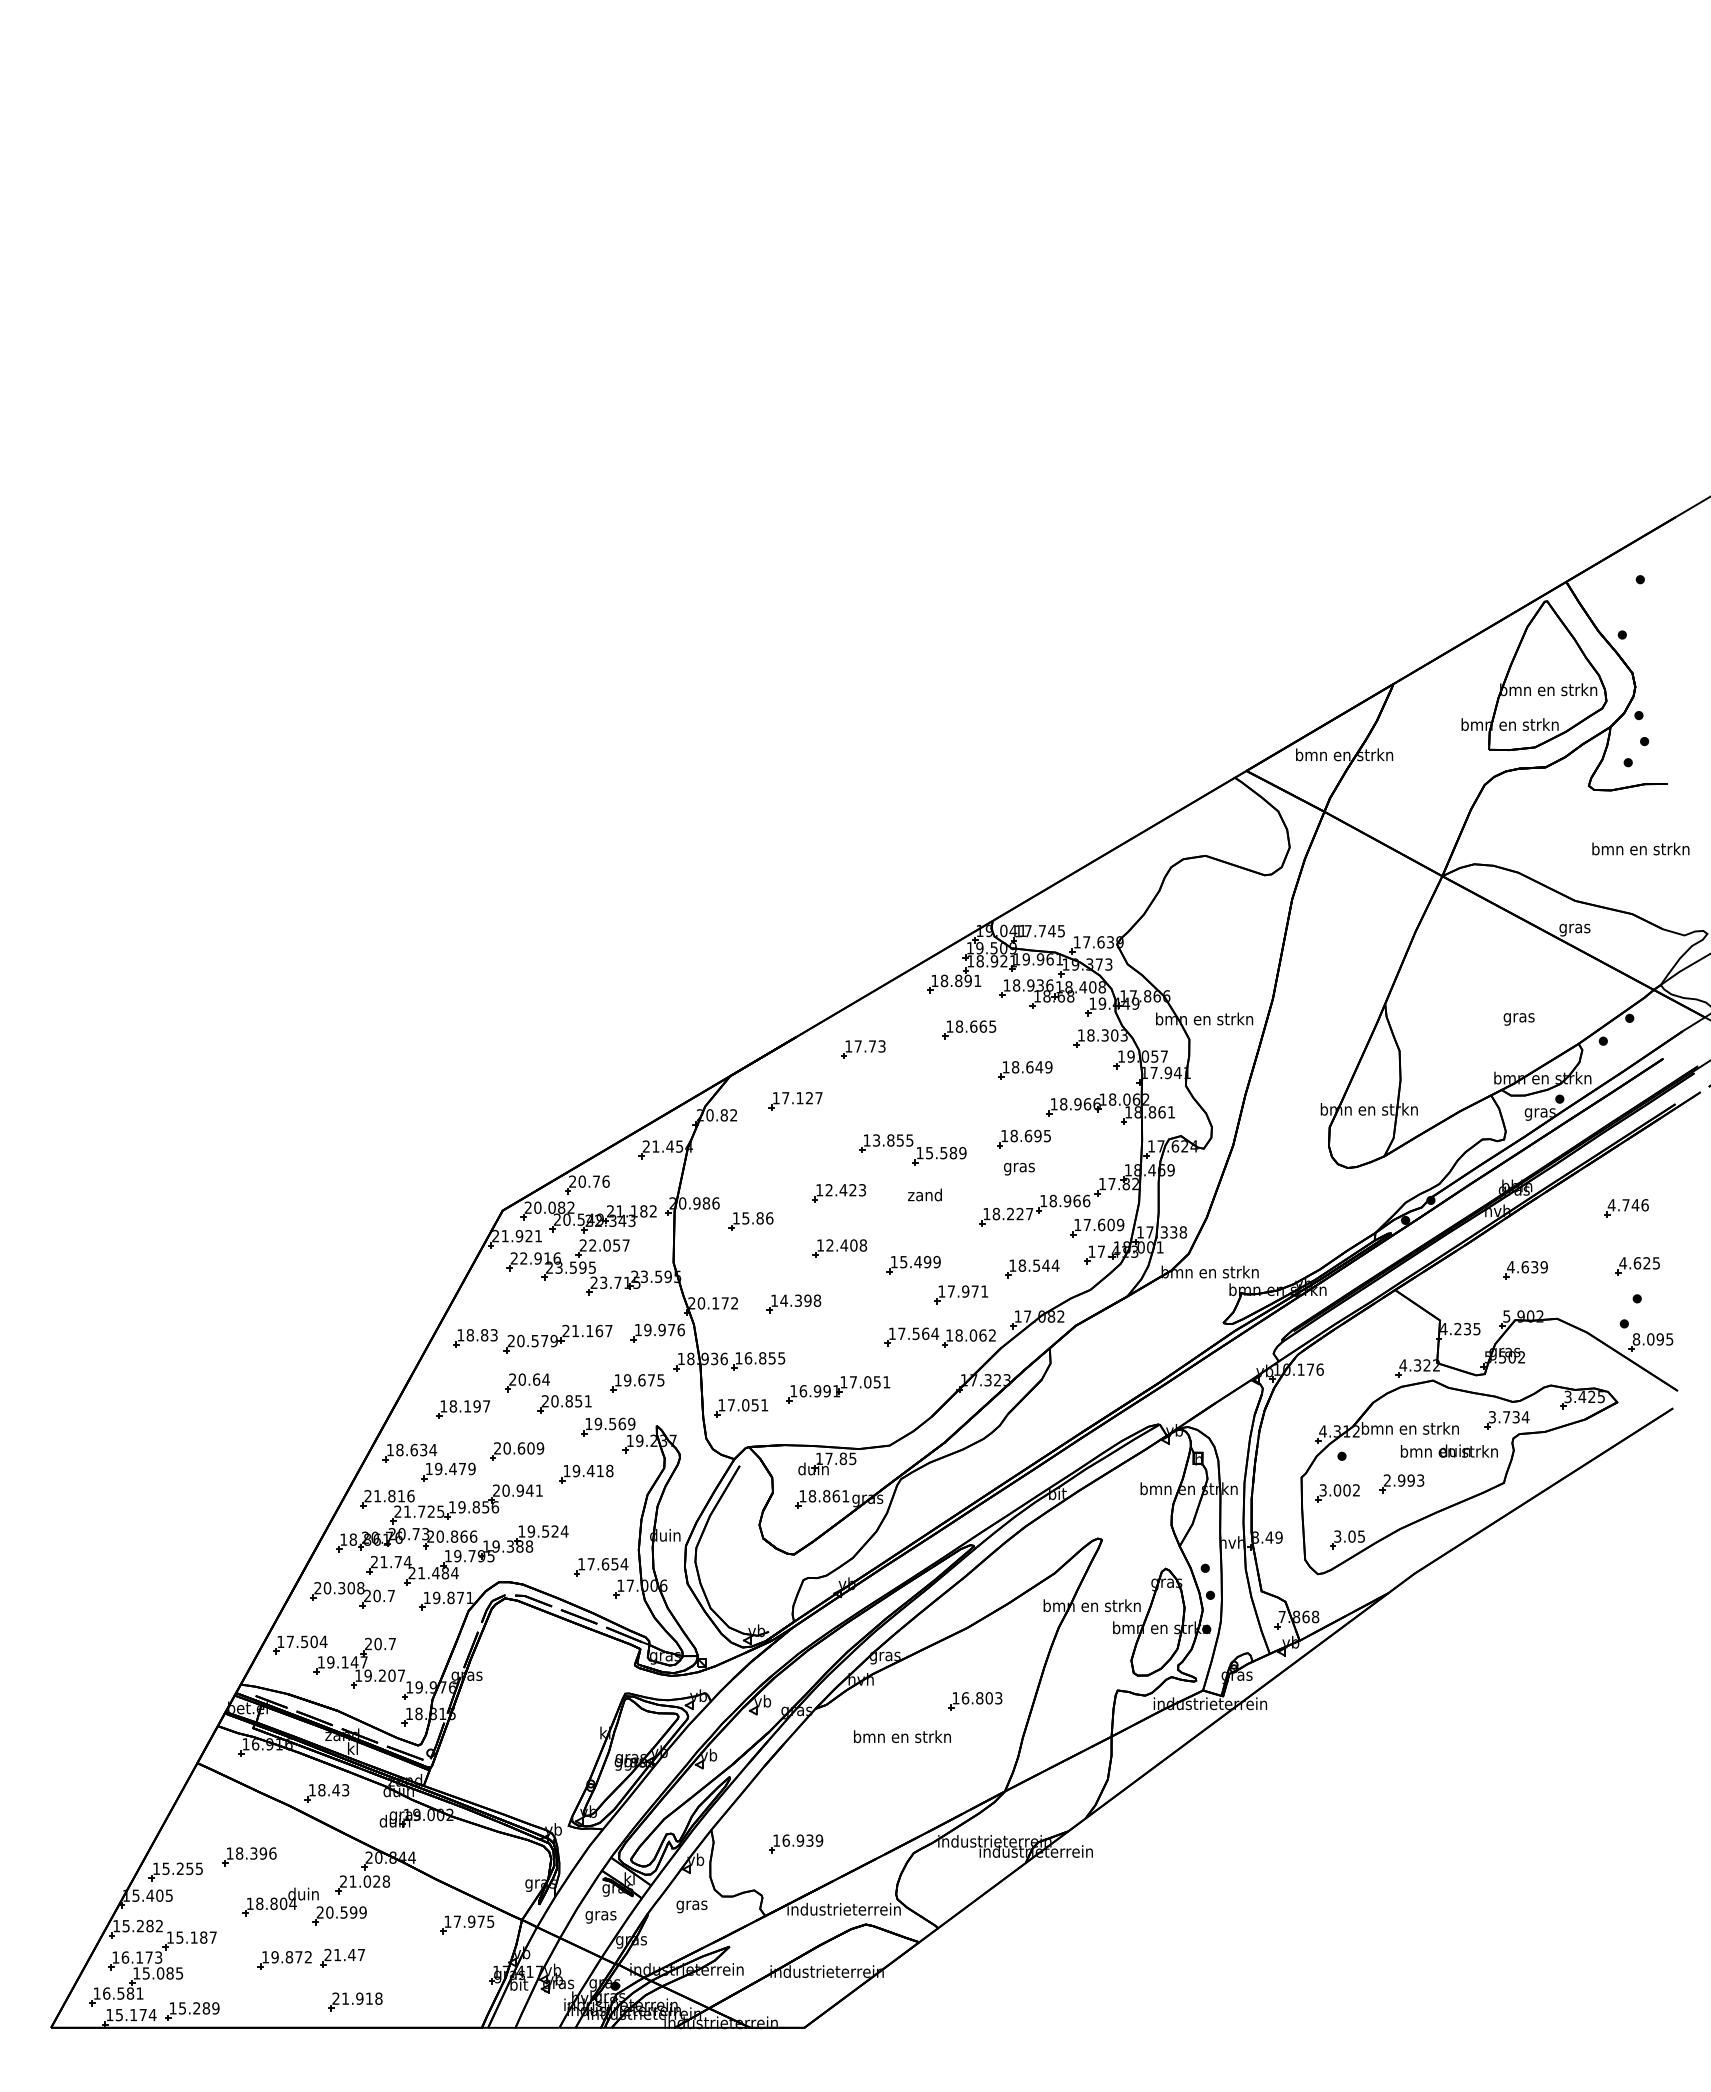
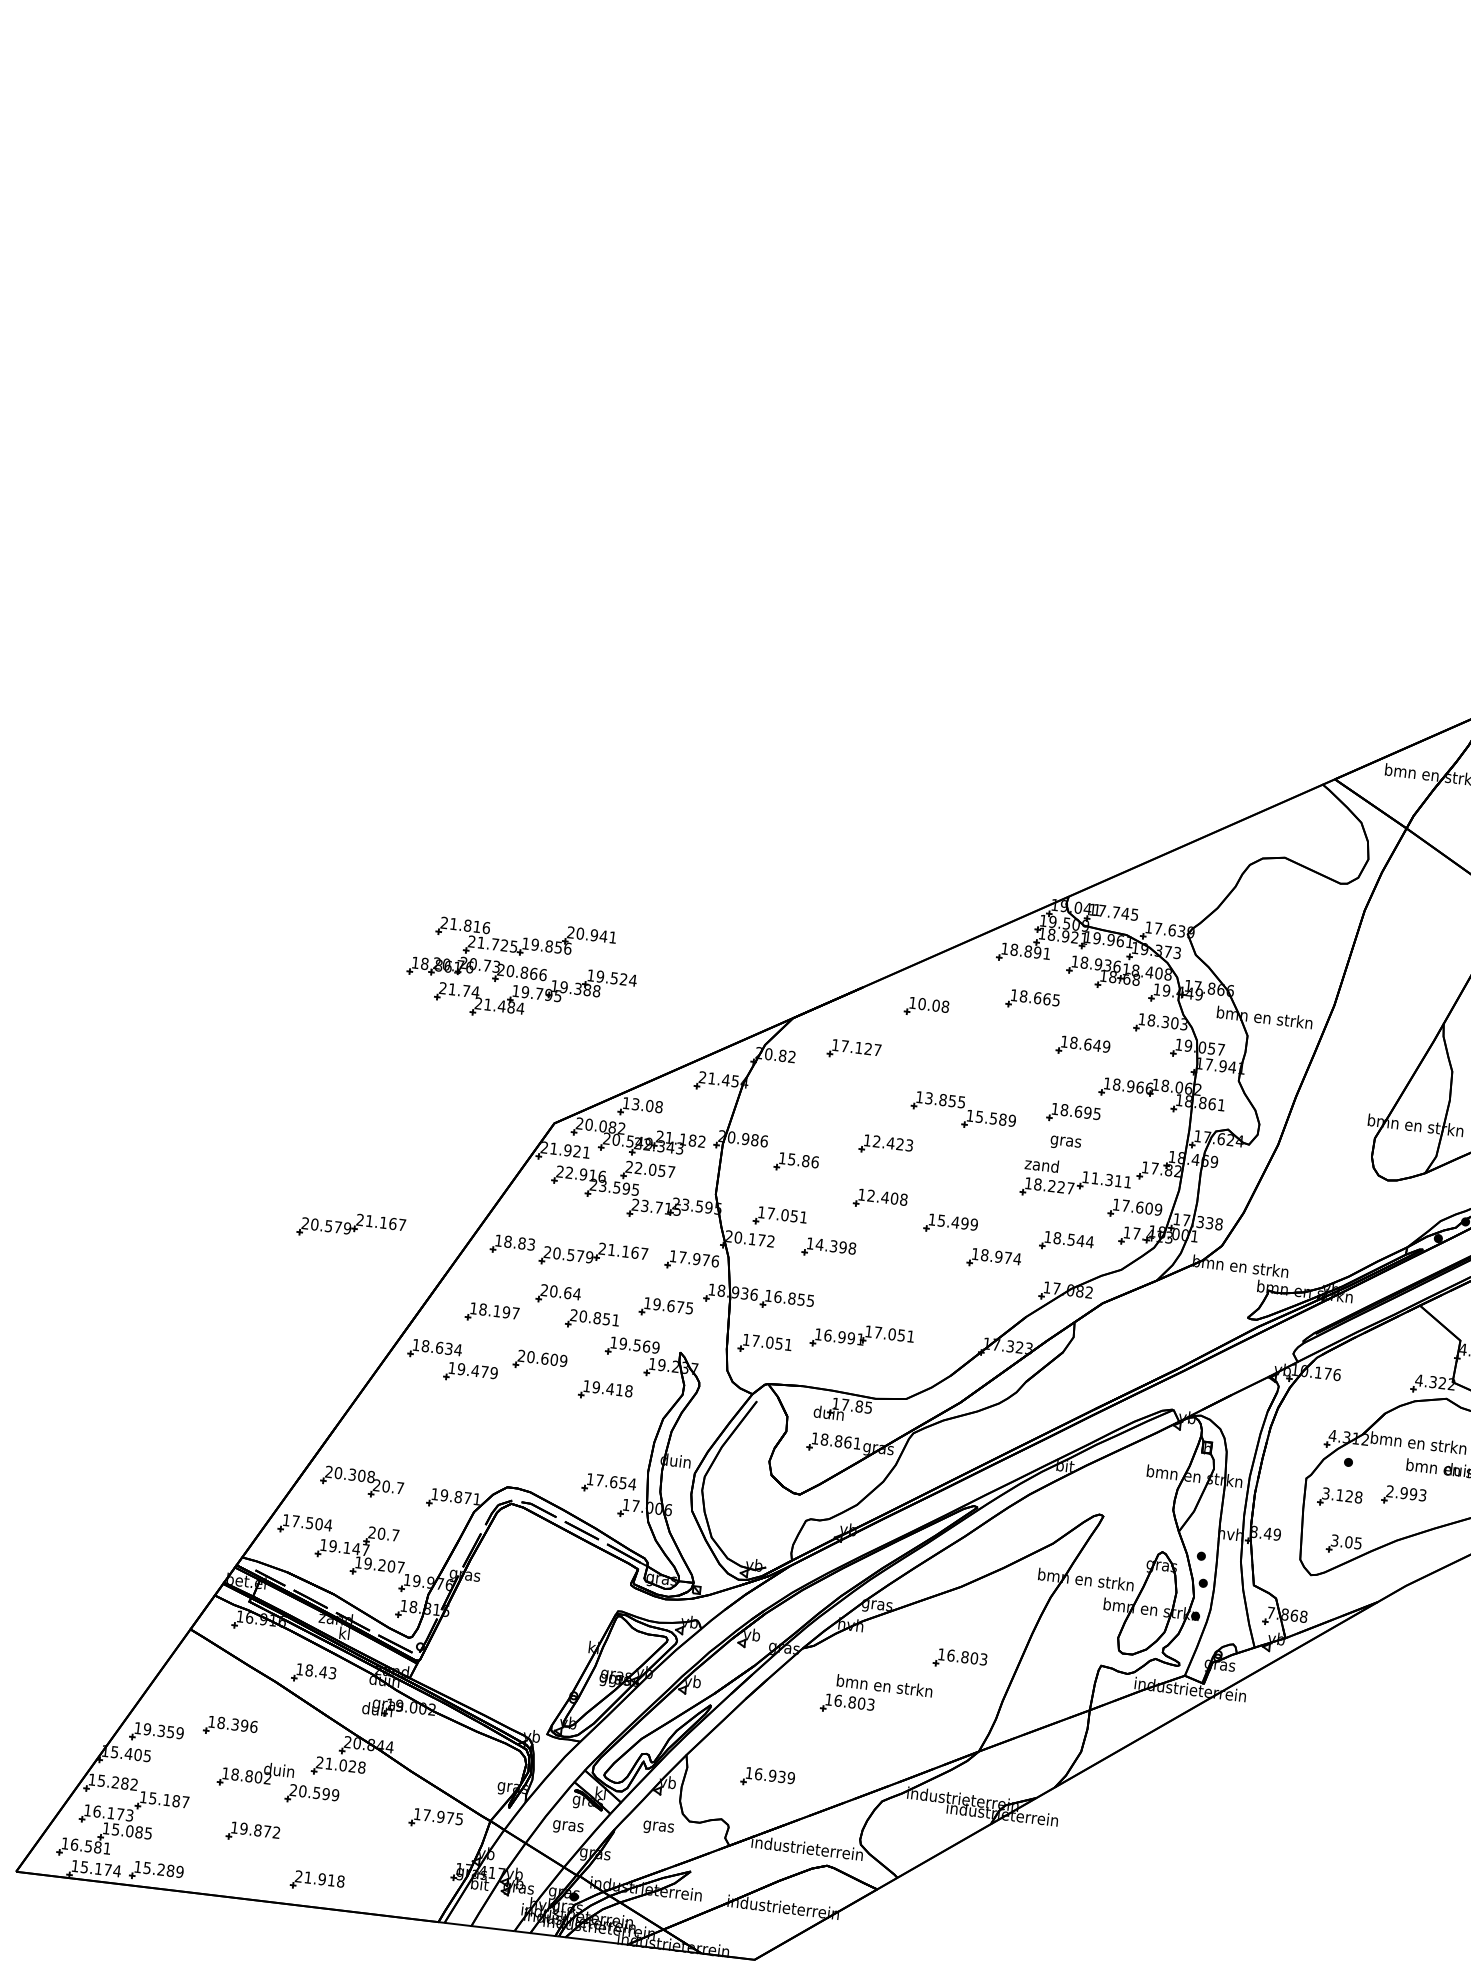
text: (869, 1046) -> (933, 1005), 17.73 -> 10.08
text: (589, 1181) -> (642, 1105), 20.76 -> 13.08
text: (924, 1194) -> (1041, 1164), moved
text: (1069, 1200) -> (1111, 1179), 18.966 -> 11.311
part: (741, 1278) -> (780, 1217), added
text: (967, 1291) -> (1000, 1257), 17.971 -> 18.974
text: (647, 1329) -> (682, 1256), 19.976 -> 17.976
part: (939, 1337) -> (967, 1298), removed
part: (310, 1338) -> (351, 1226), added
text: (1346, 1490) -> (1348, 1496), 3.002 -> 3.128
part: (452, 1534) -> (522, 970), moved
part: (867, 1760) -> (847, 1705), added
text: (182, 1868) -> (163, 1730), 15.255 -> 19.359
text: (292, 1903) -> (267, 1778), 18.804 -> 18.802
part: (342, 1957) -> (310, 1836), removed

